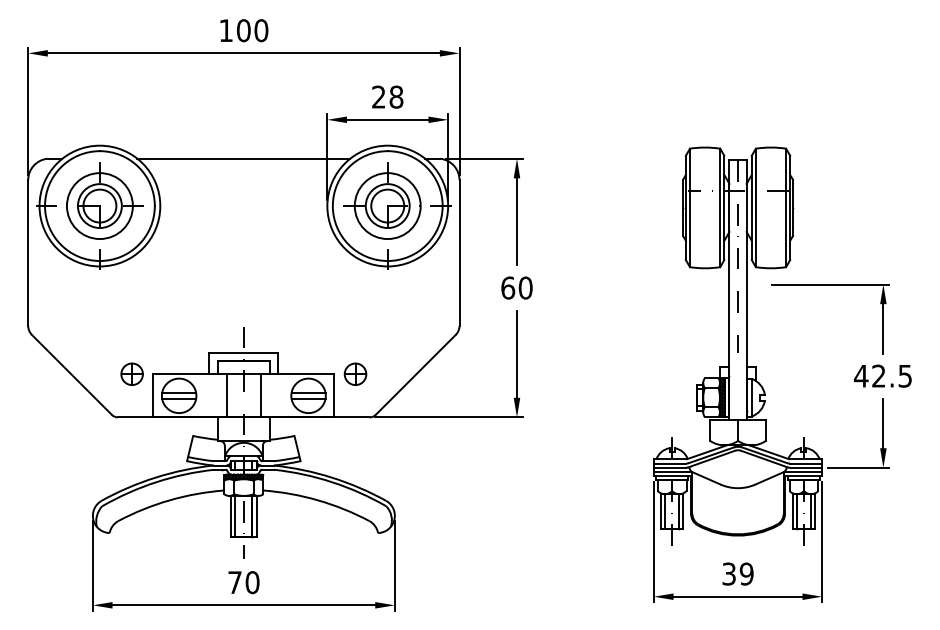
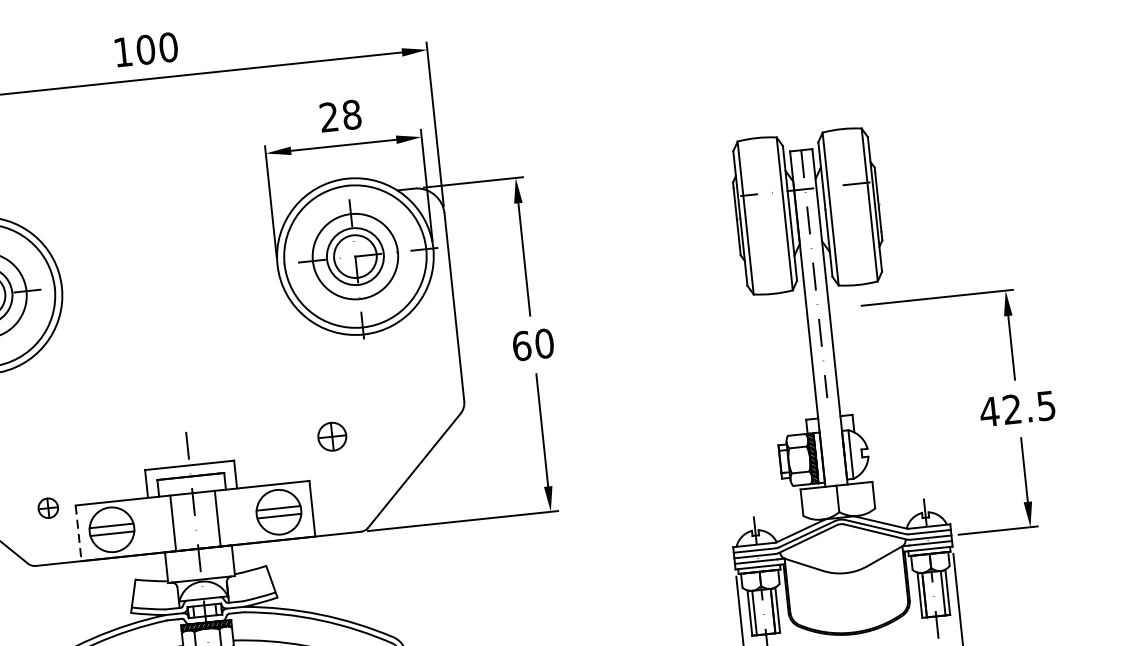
line: (243, 158) -> (162, 214), removed
part: (131, 373) -> (47, 507), size x0.7
part: (355, 373) -> (332, 435), moved
line: (153, 395) -> (78, 532), solid -> dashed

